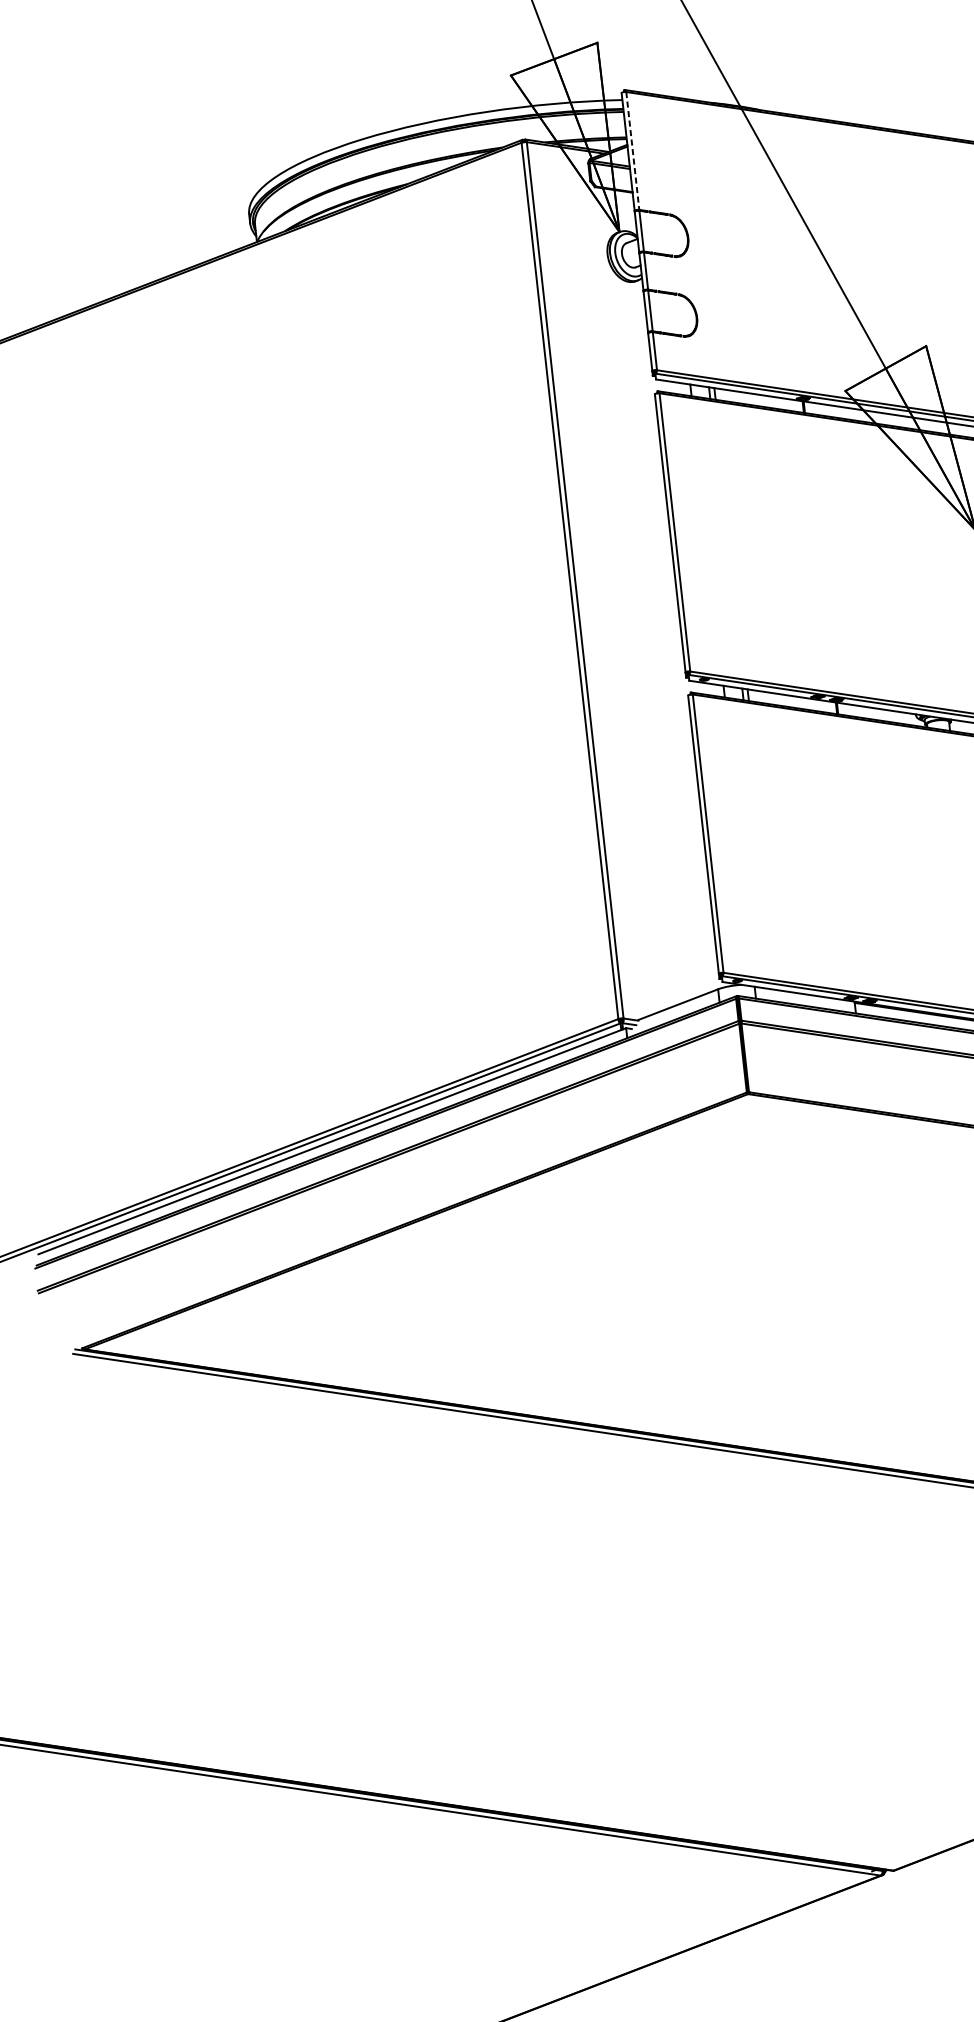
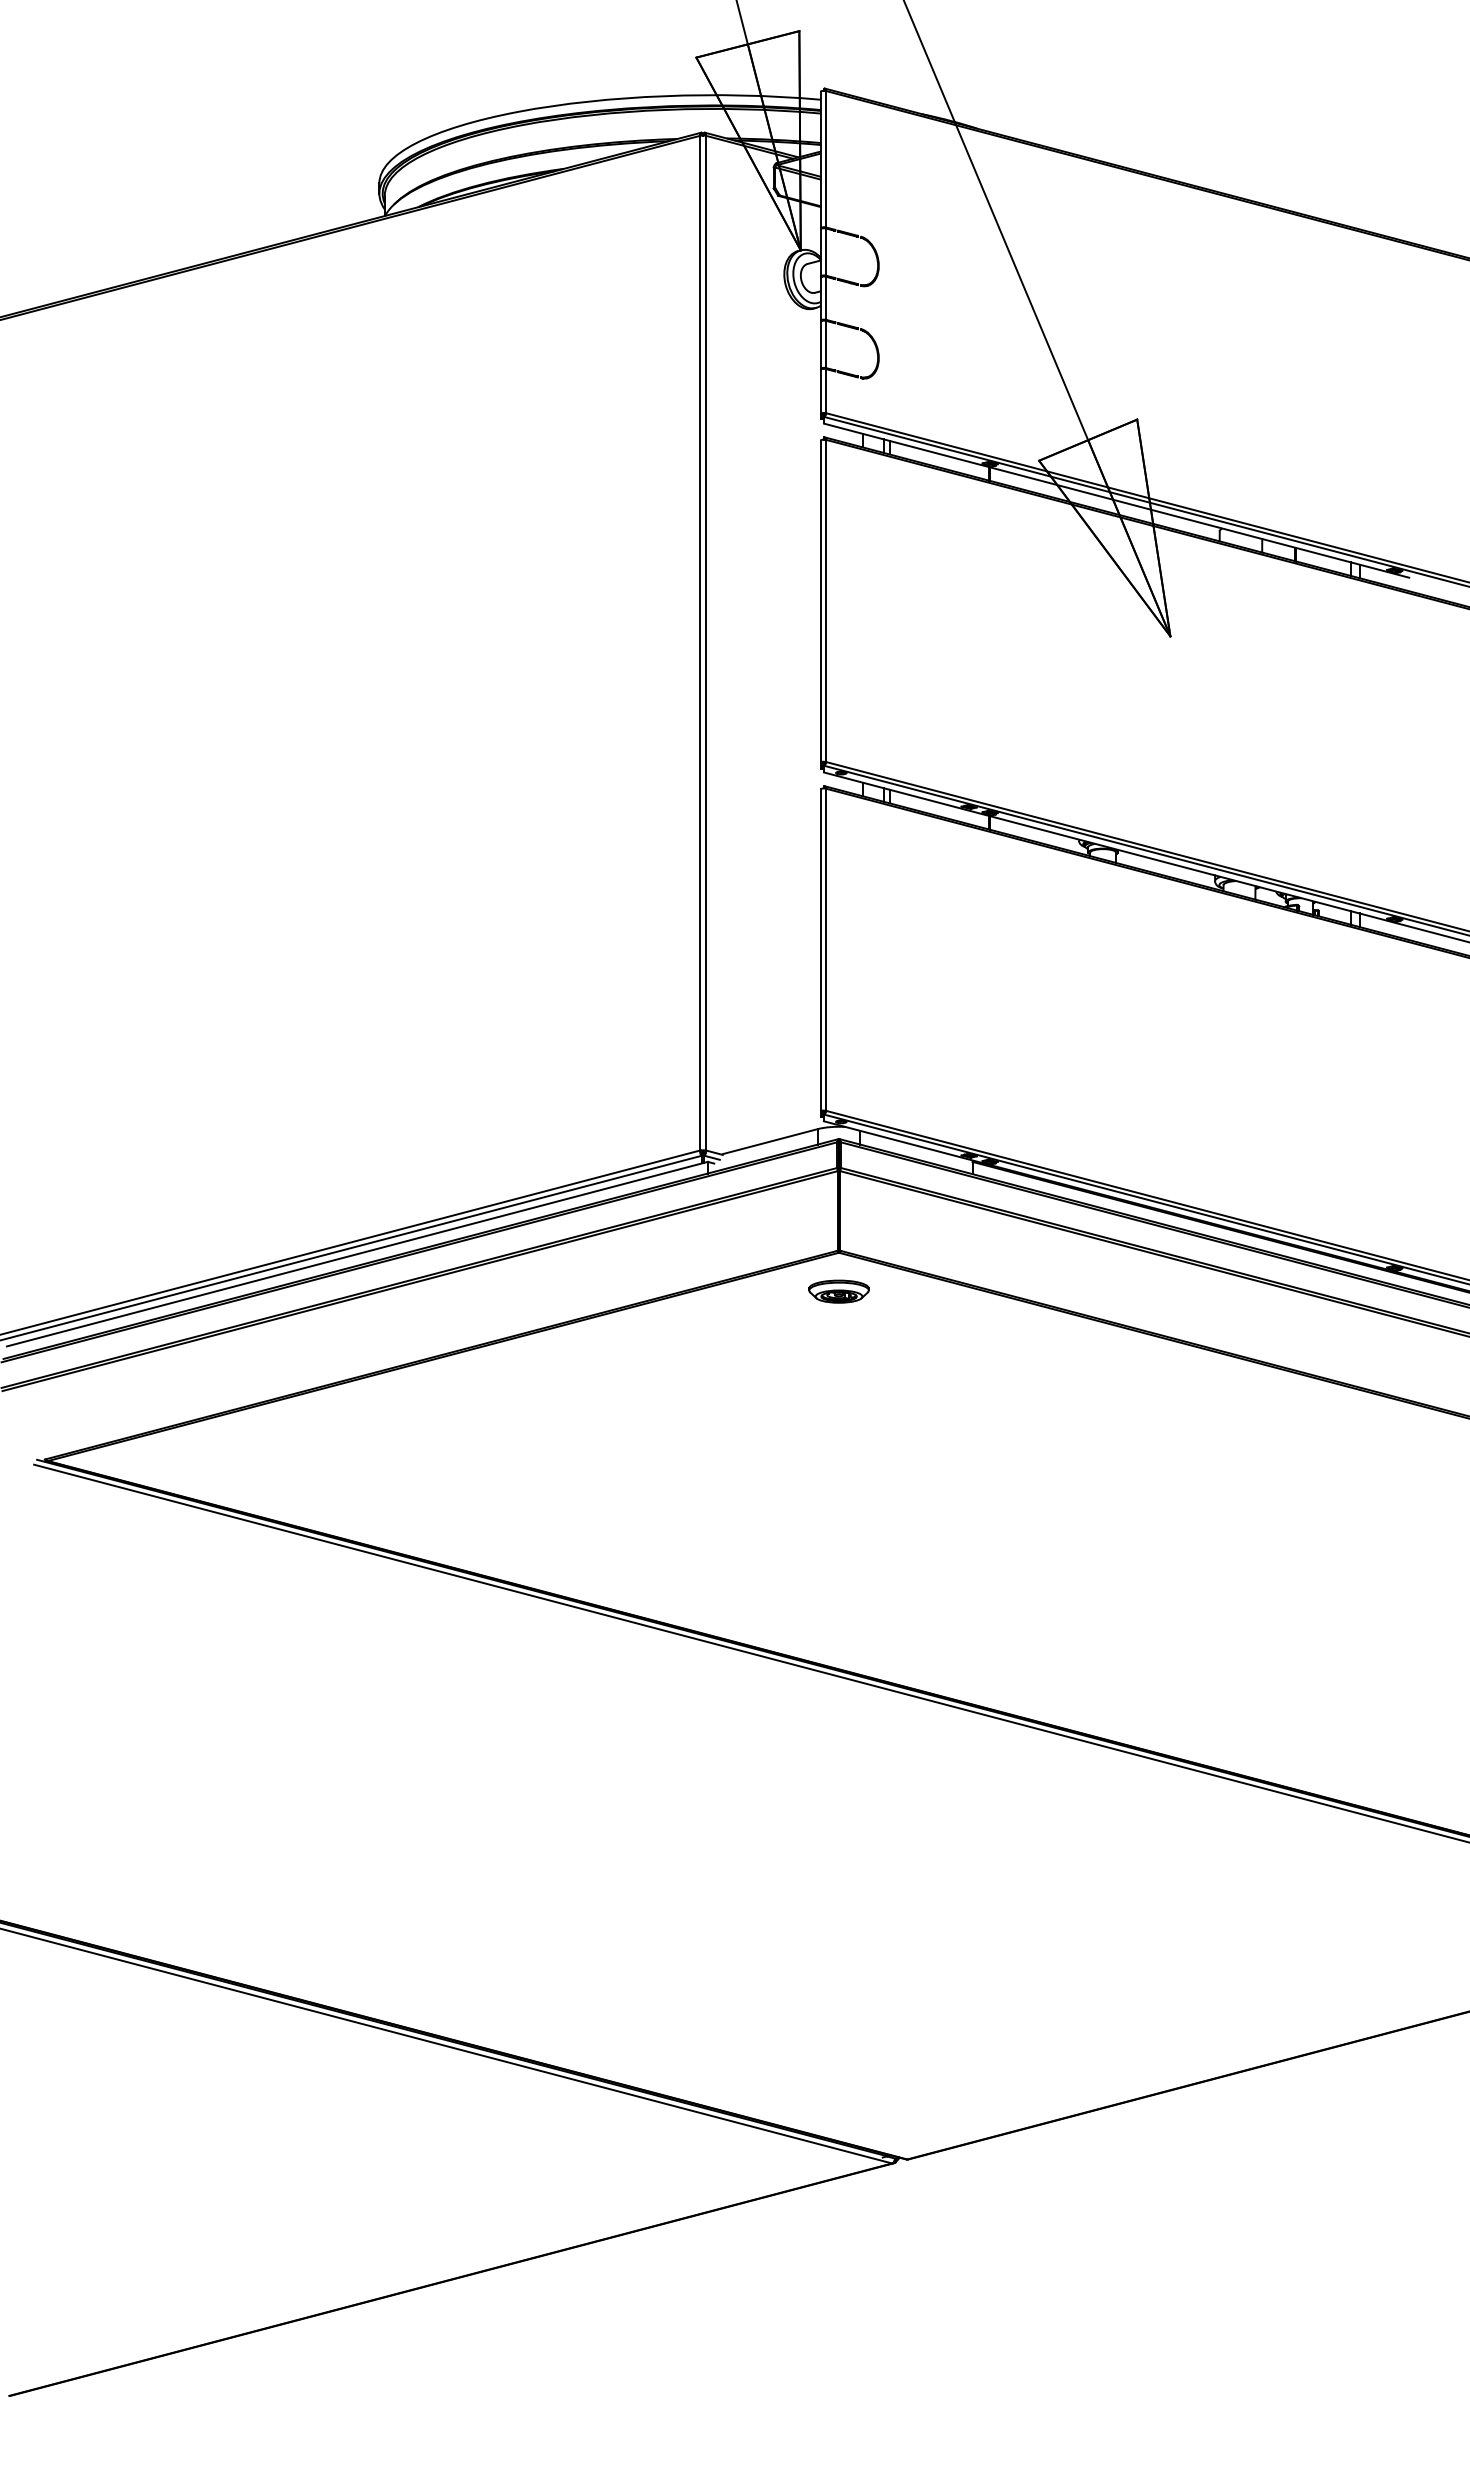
line: (633, 151) -> (826, 159), dashed -> solid
part: (751, 1127) -> (838, 1291), added

